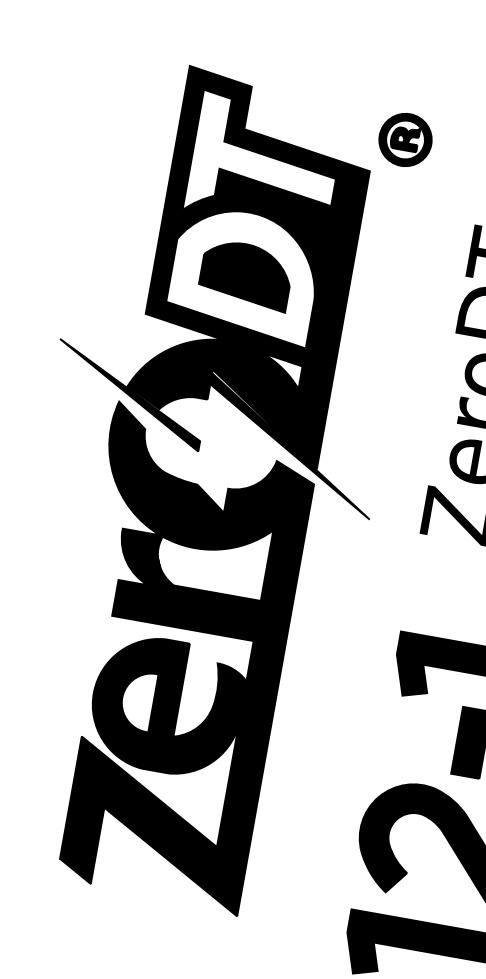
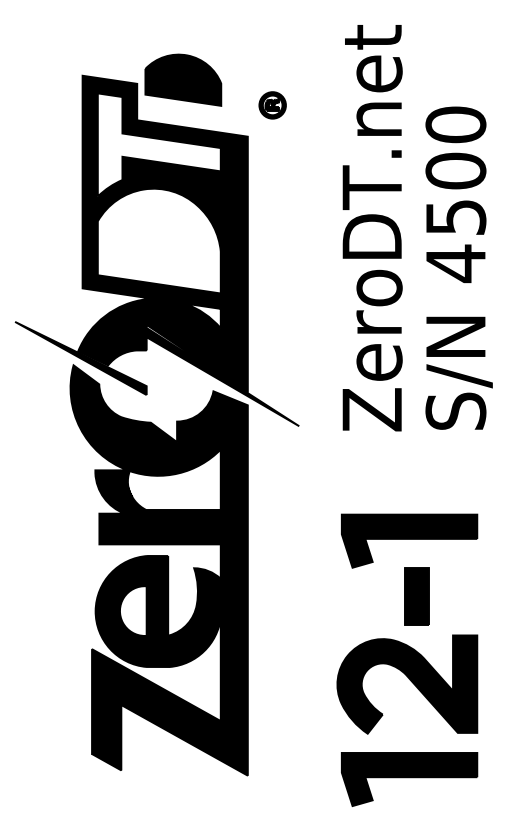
part: (405, 140) -> (272, 105), size x0.6
part: (246, 274) -> (183, 79), moved

